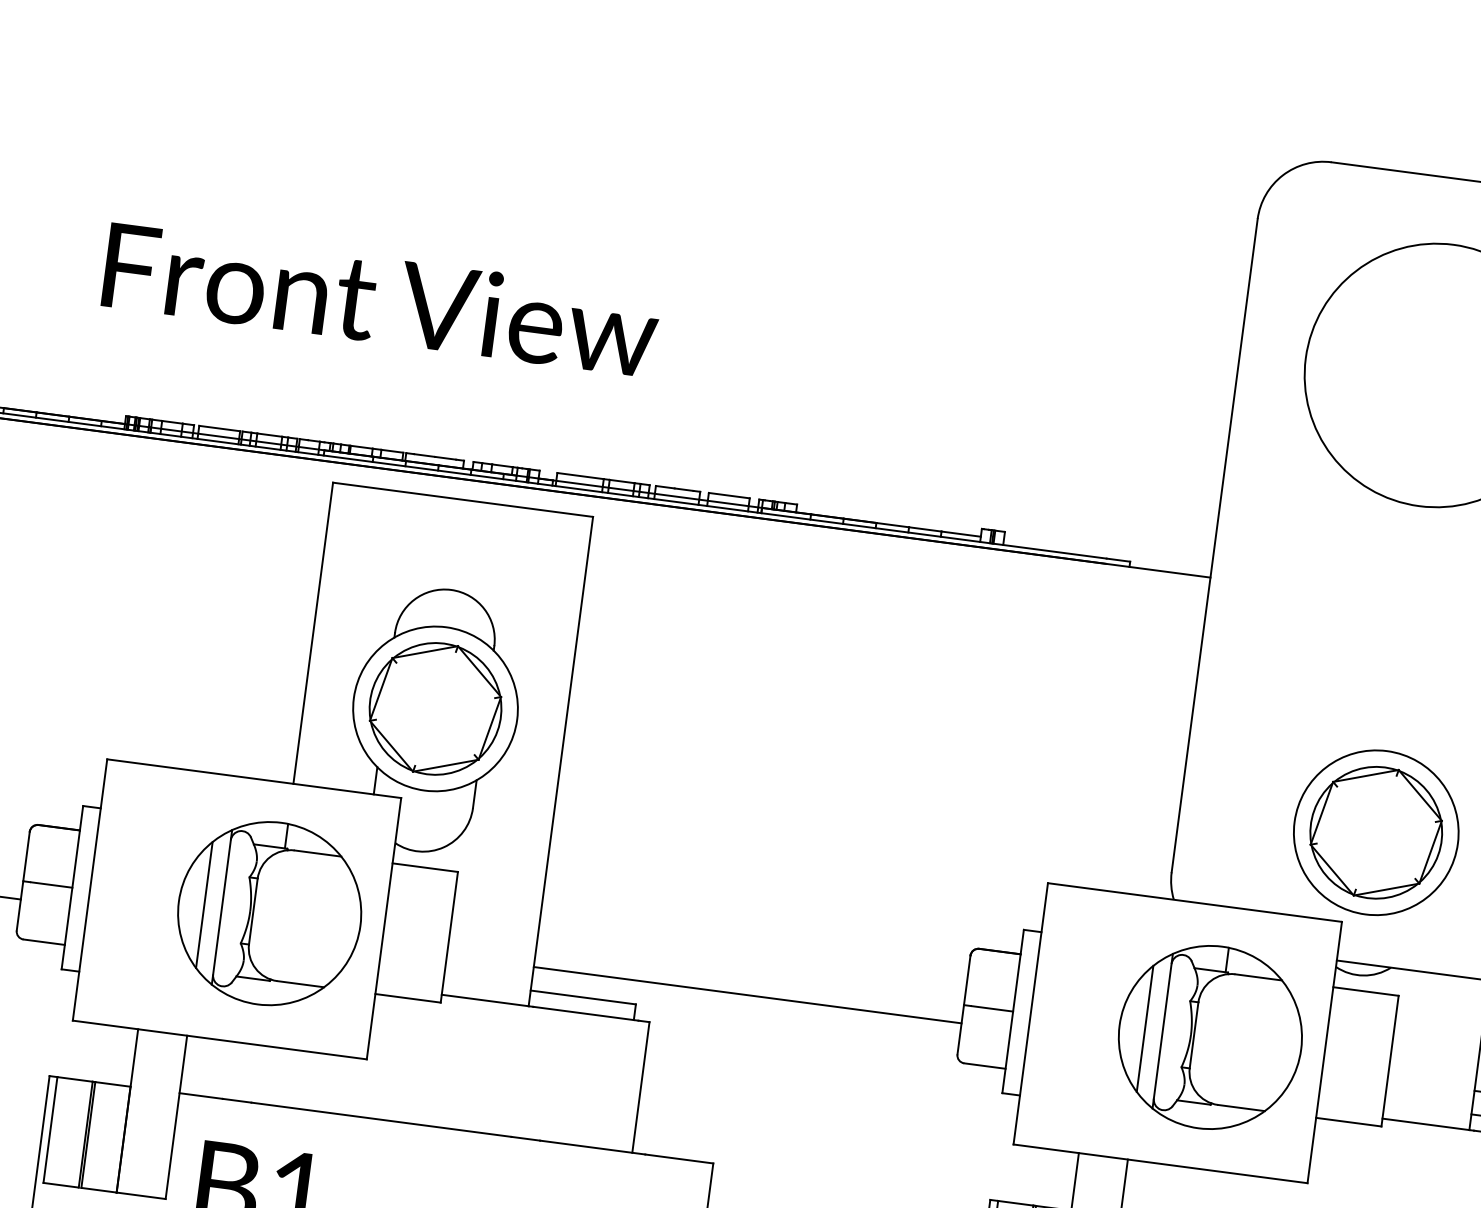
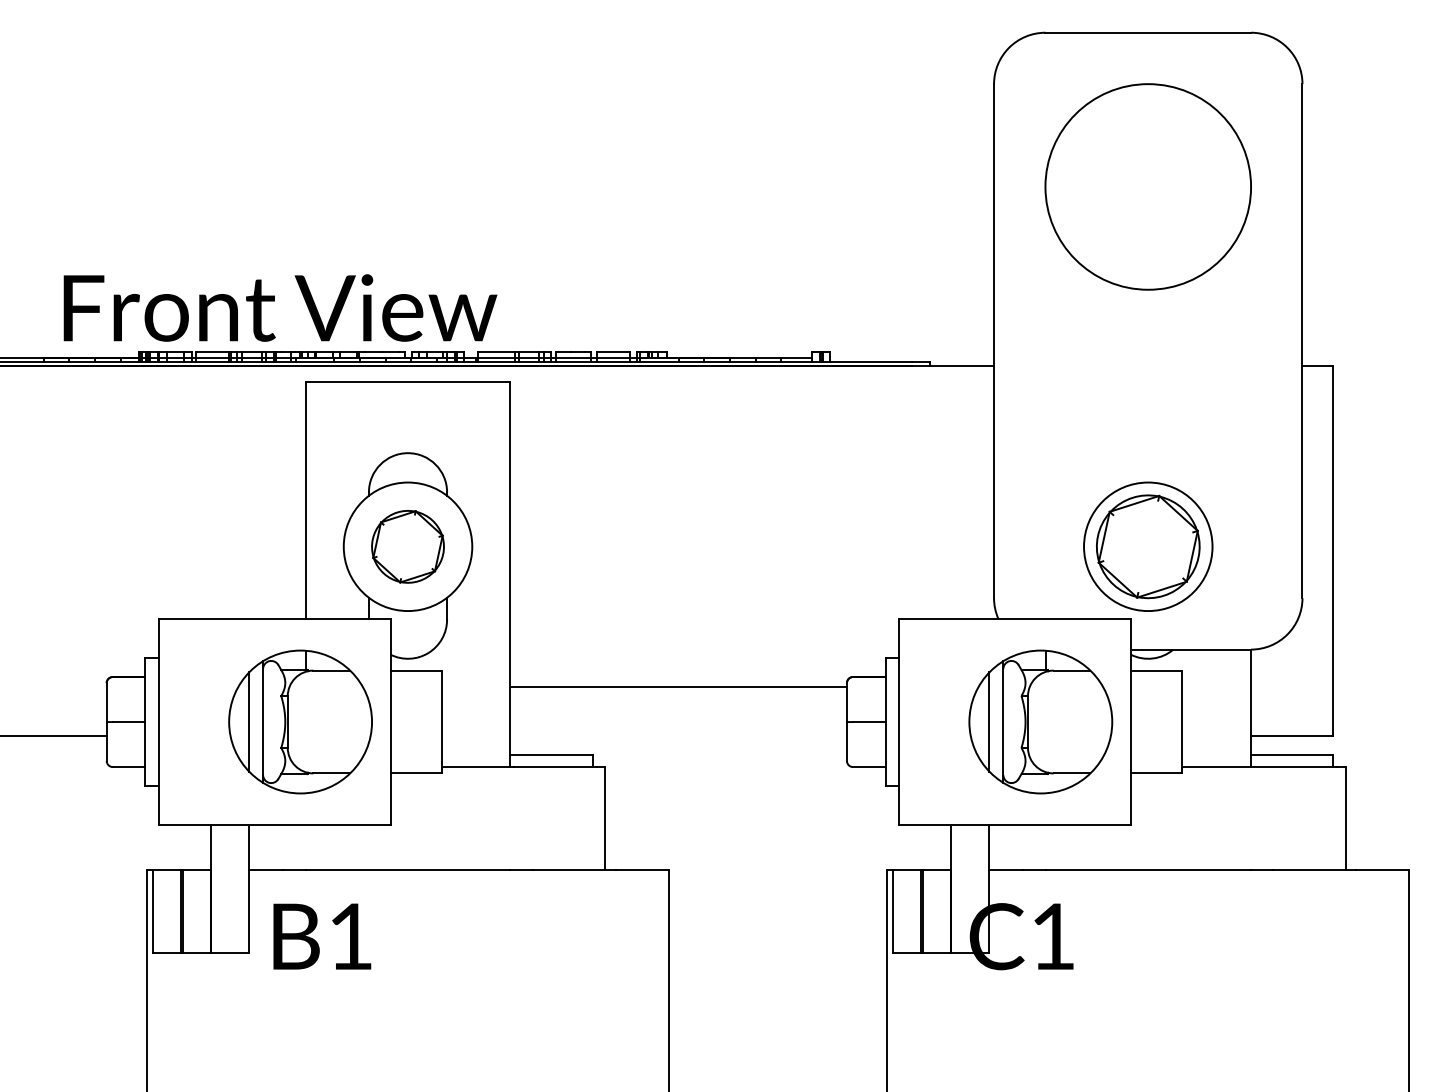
text: (381, 299) -> (280, 307), moved
part: (434, 708) -> (407, 546), size x0.7
line: (747, 995) -> (678, 687), moved

